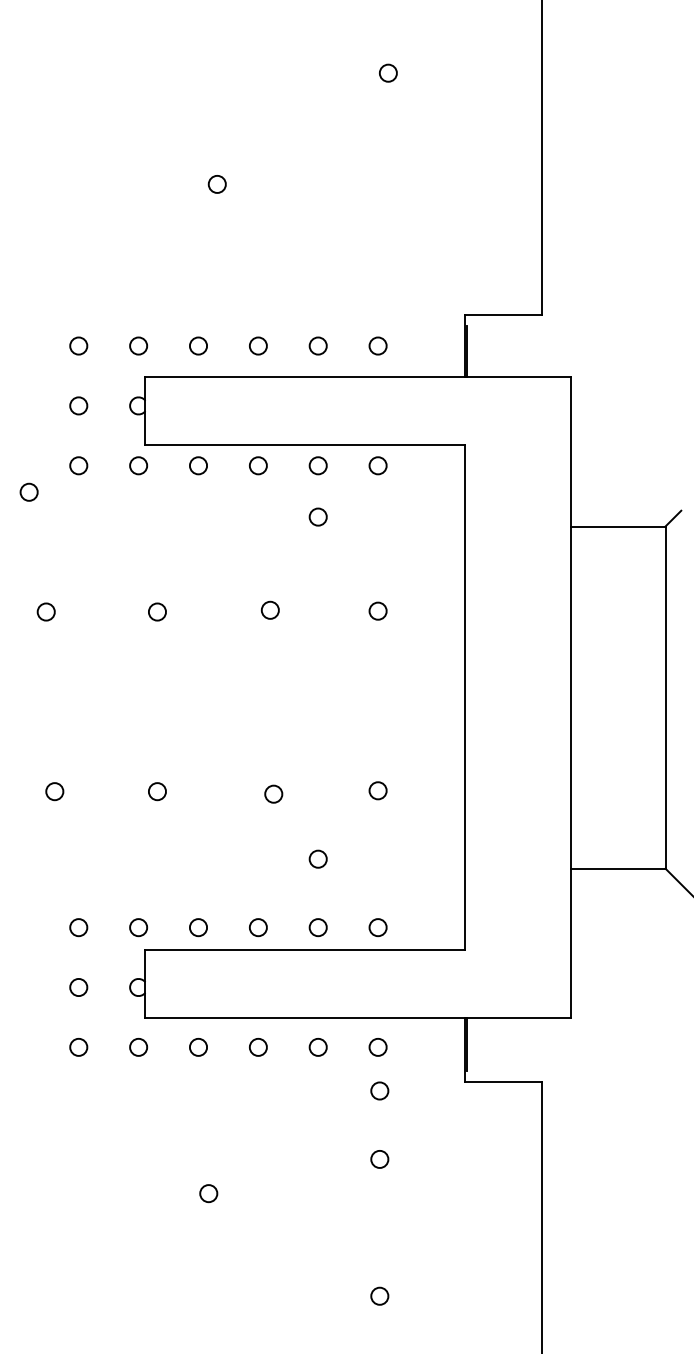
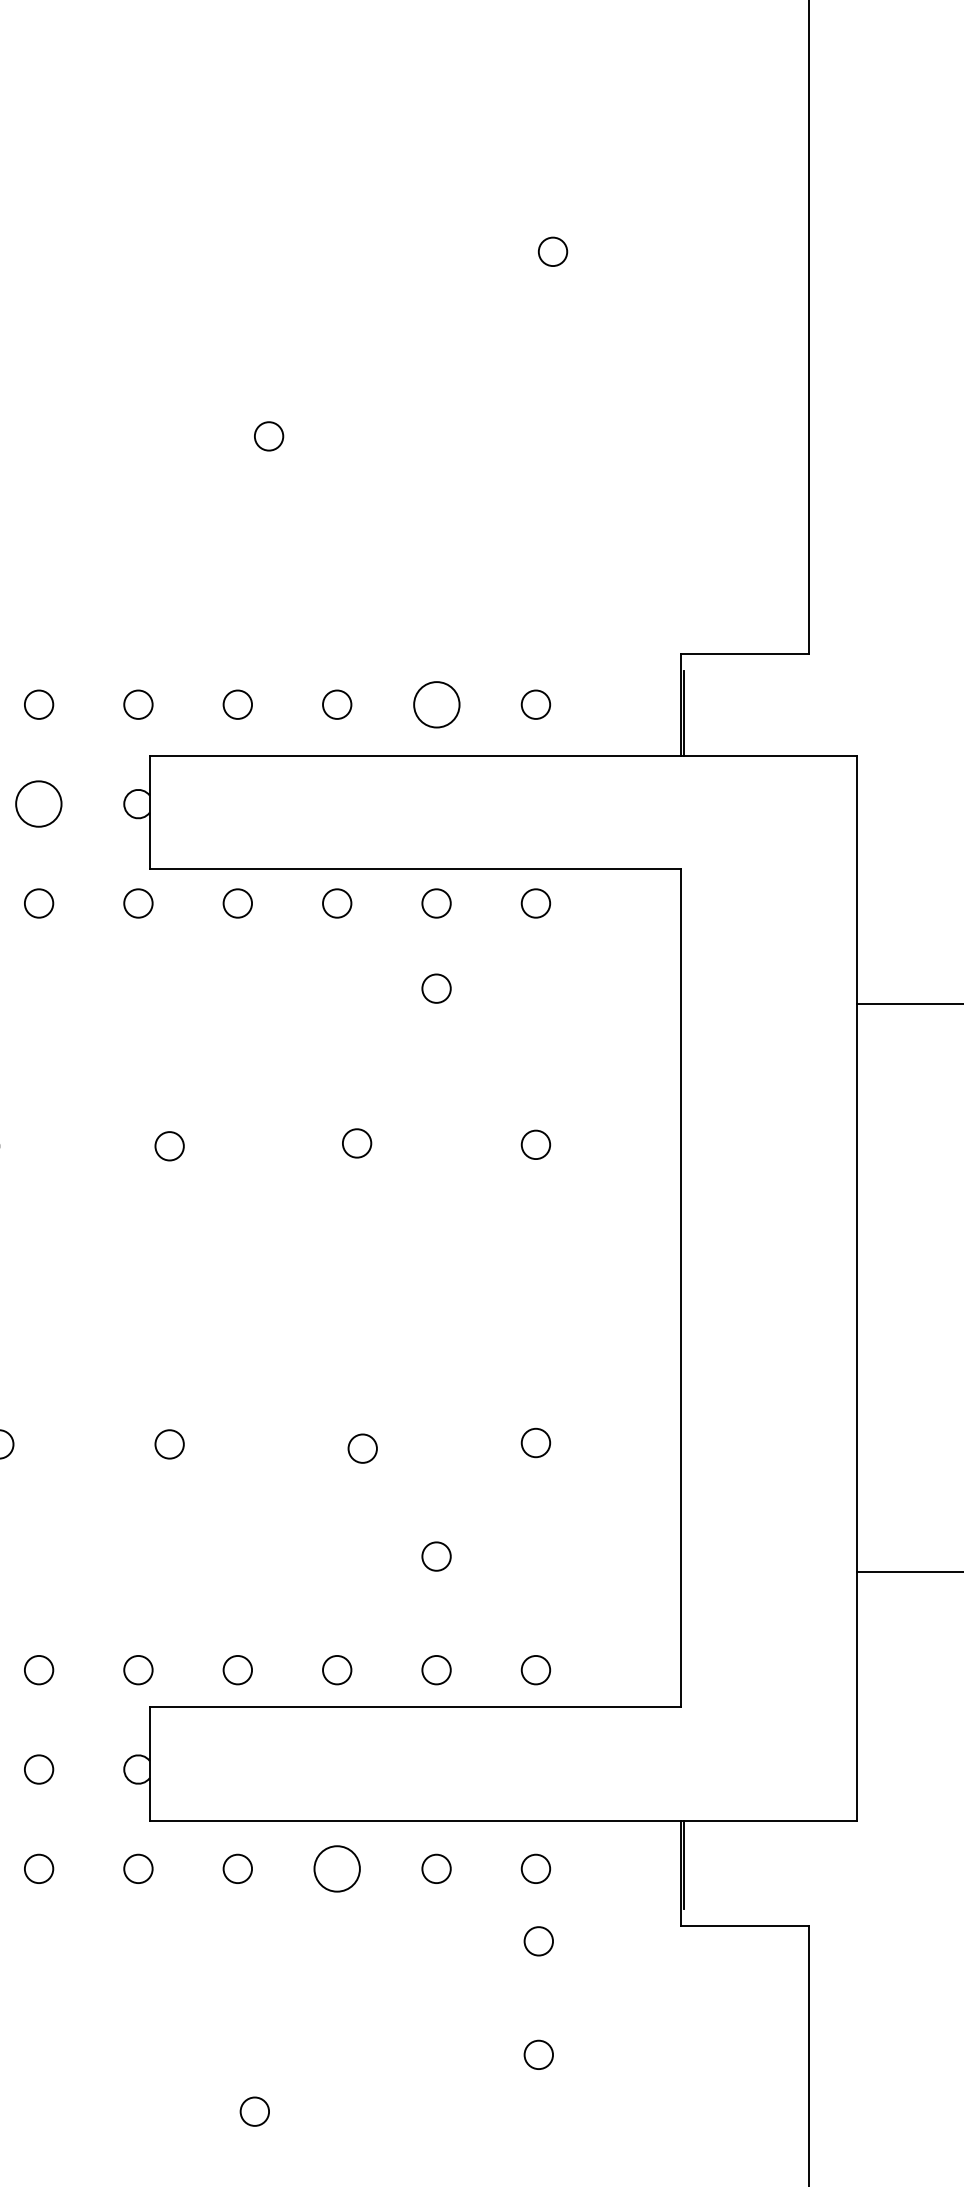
circle: (317, 345) -> (435, 703), size x1.6
circle: (78, 405) -> (38, 803), size x1.6
circle: (257, 1046) -> (335, 1867), size x1.6

